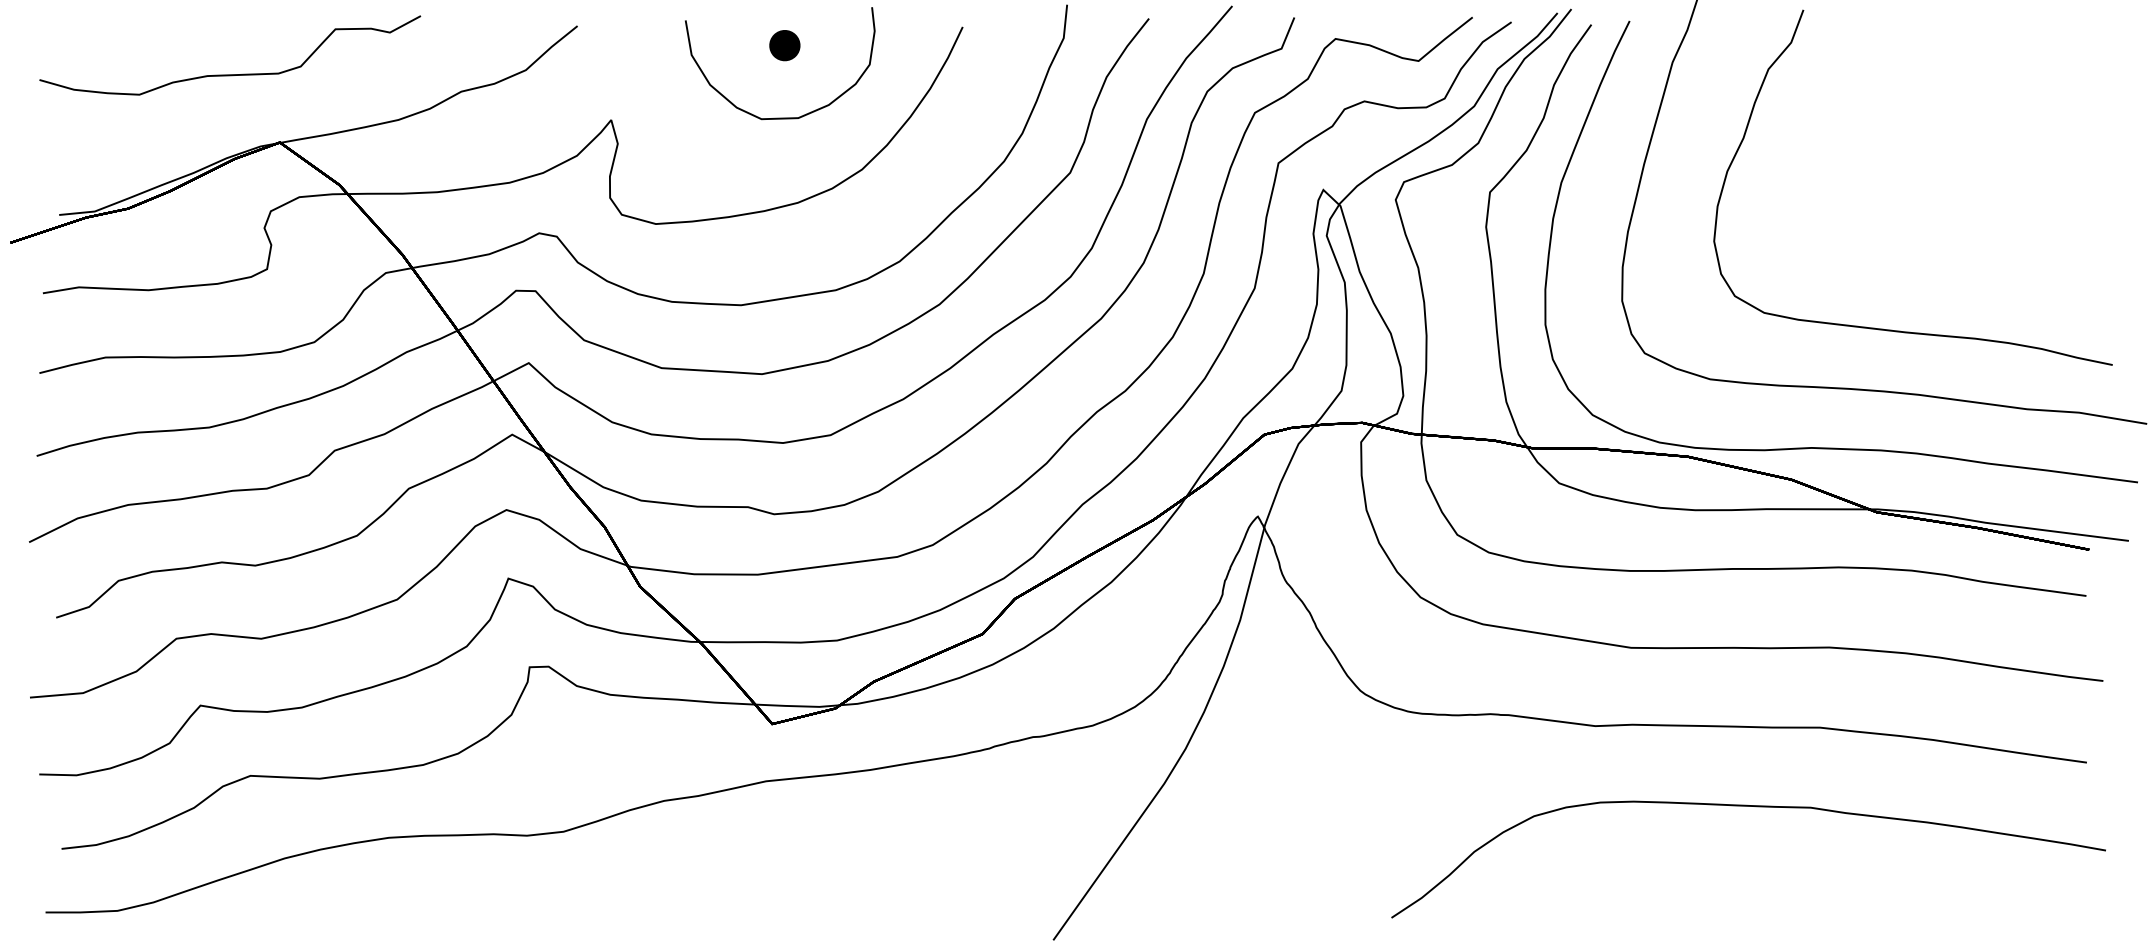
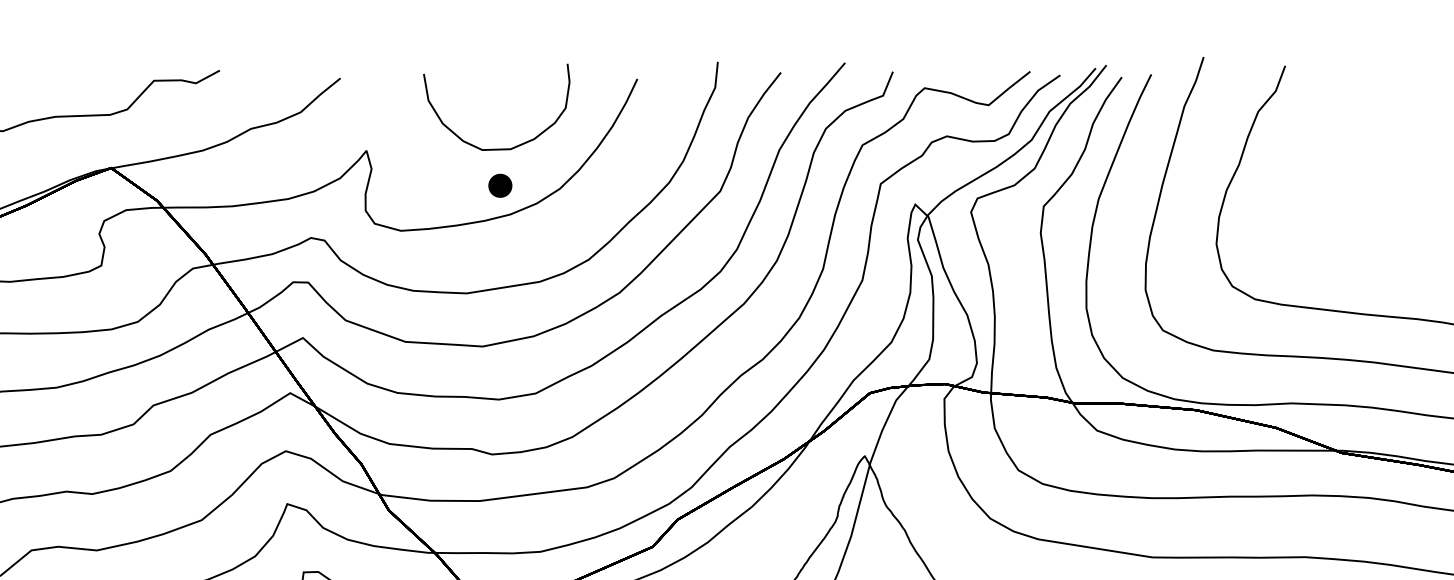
part: (784, 45) -> (500, 185), moved

